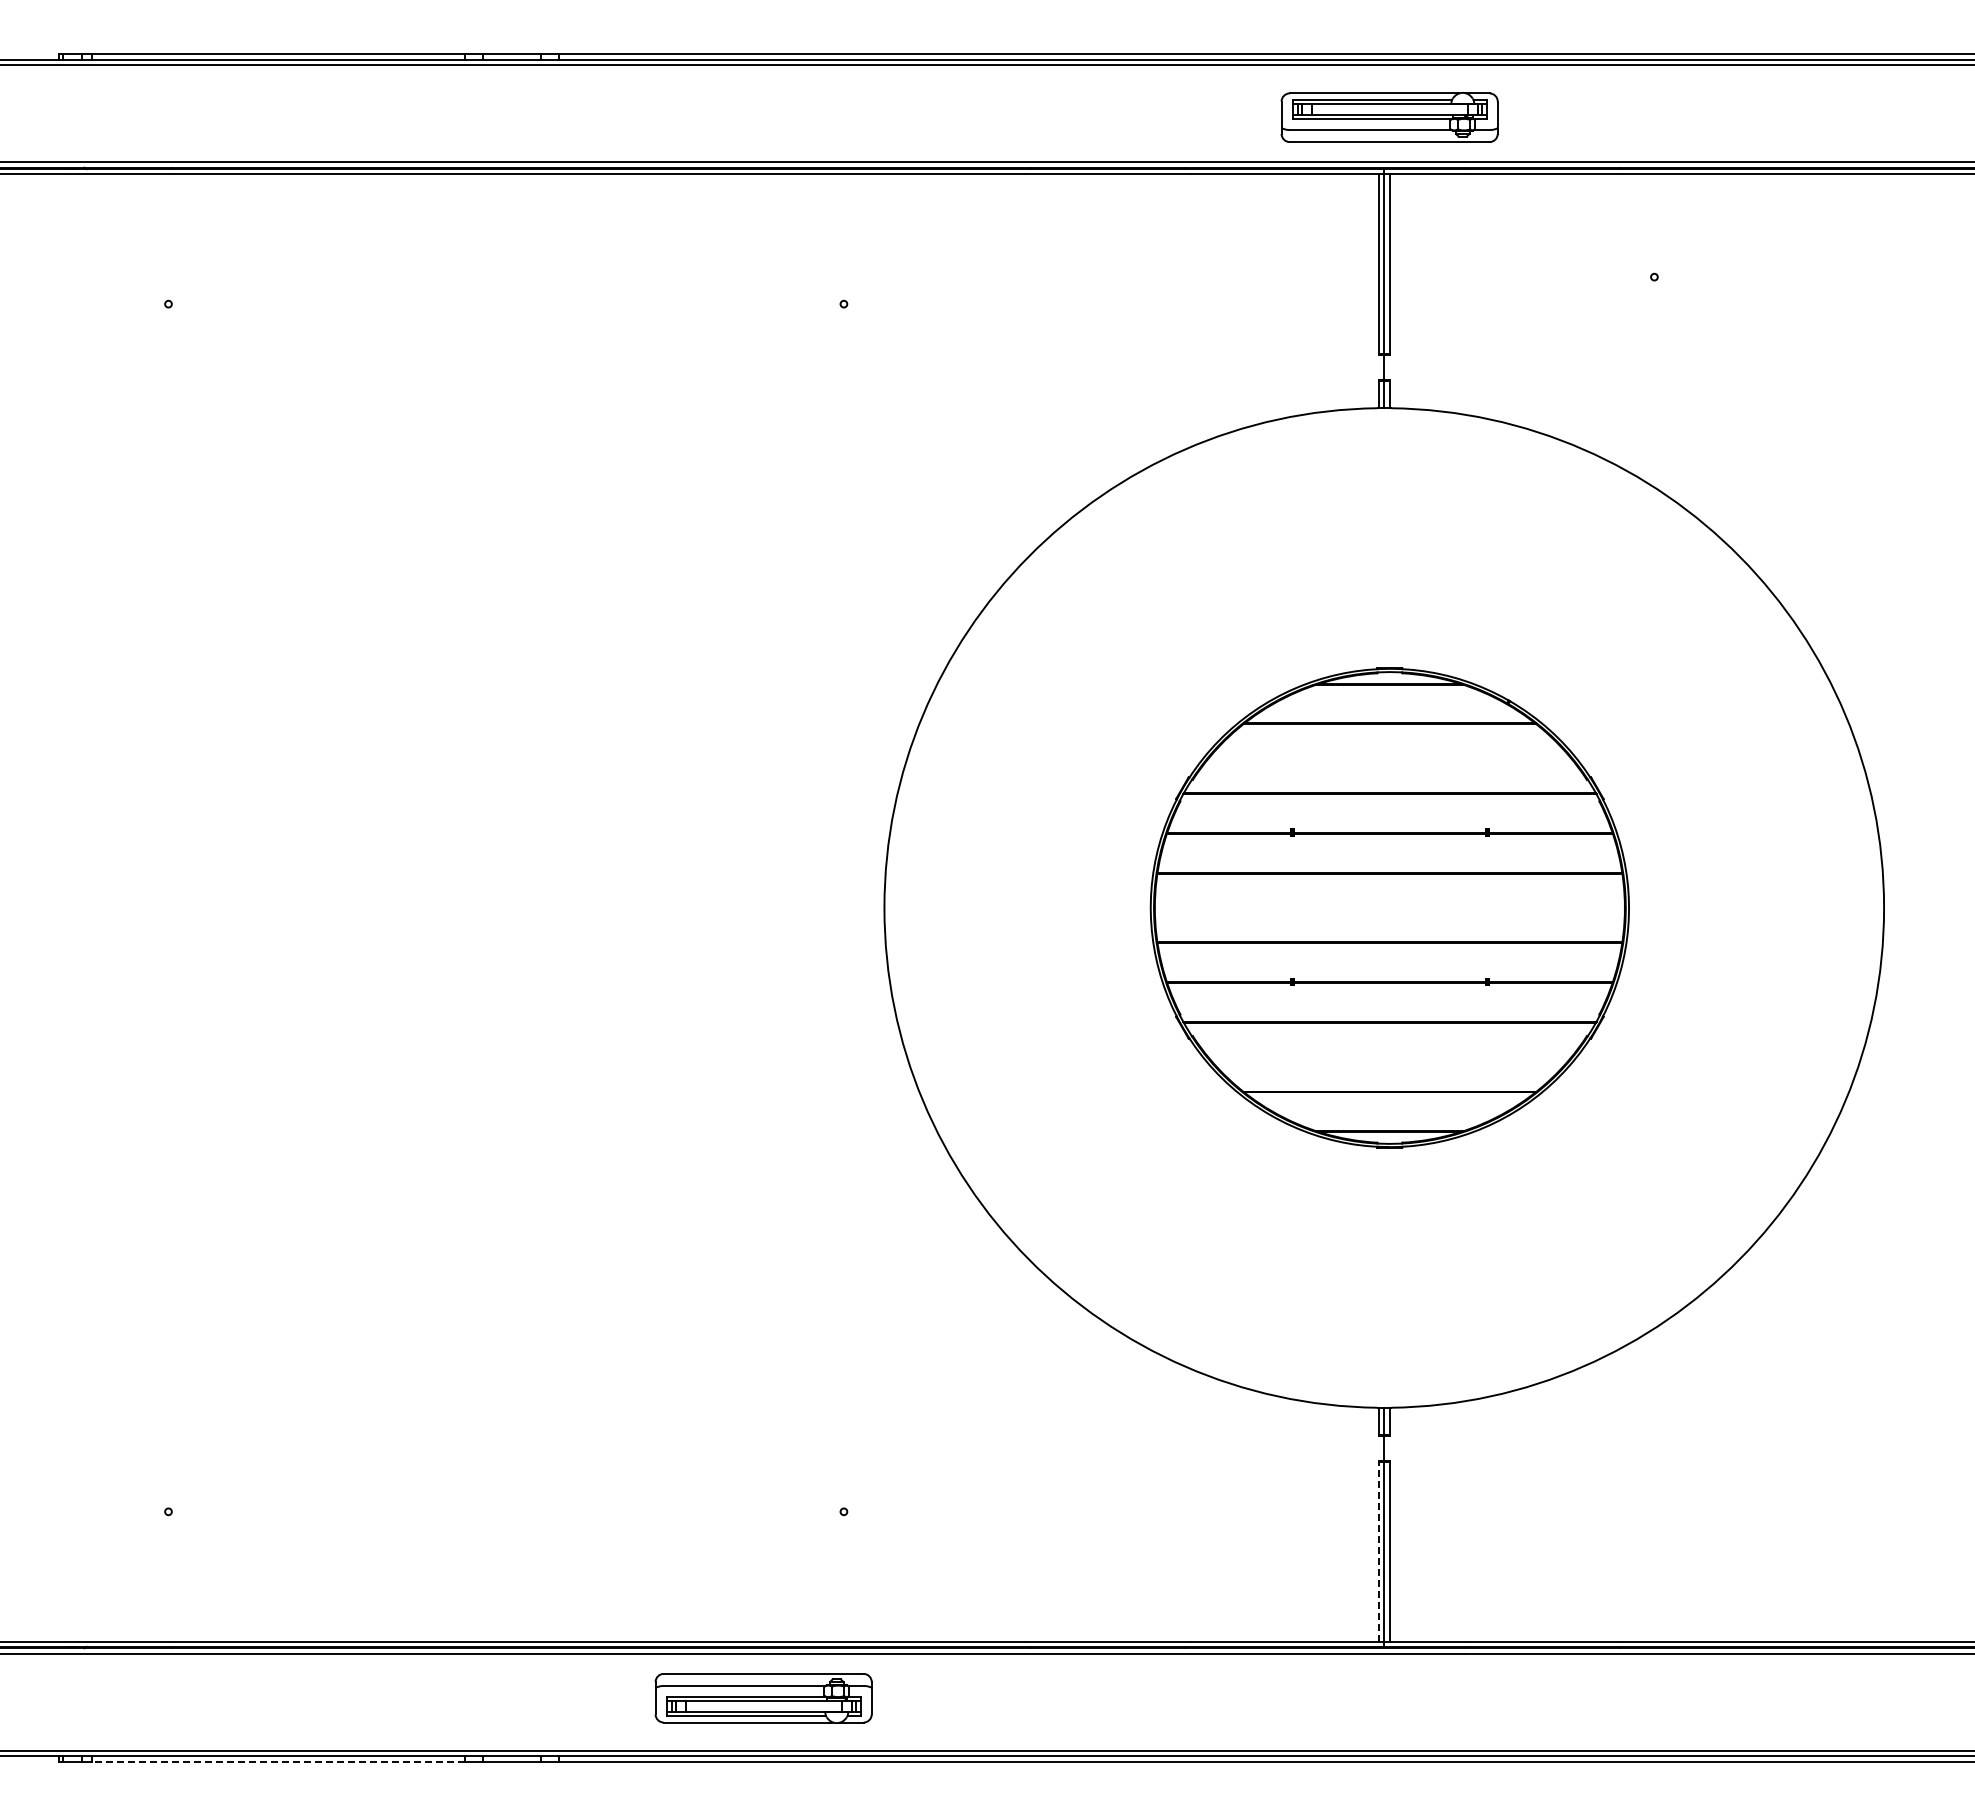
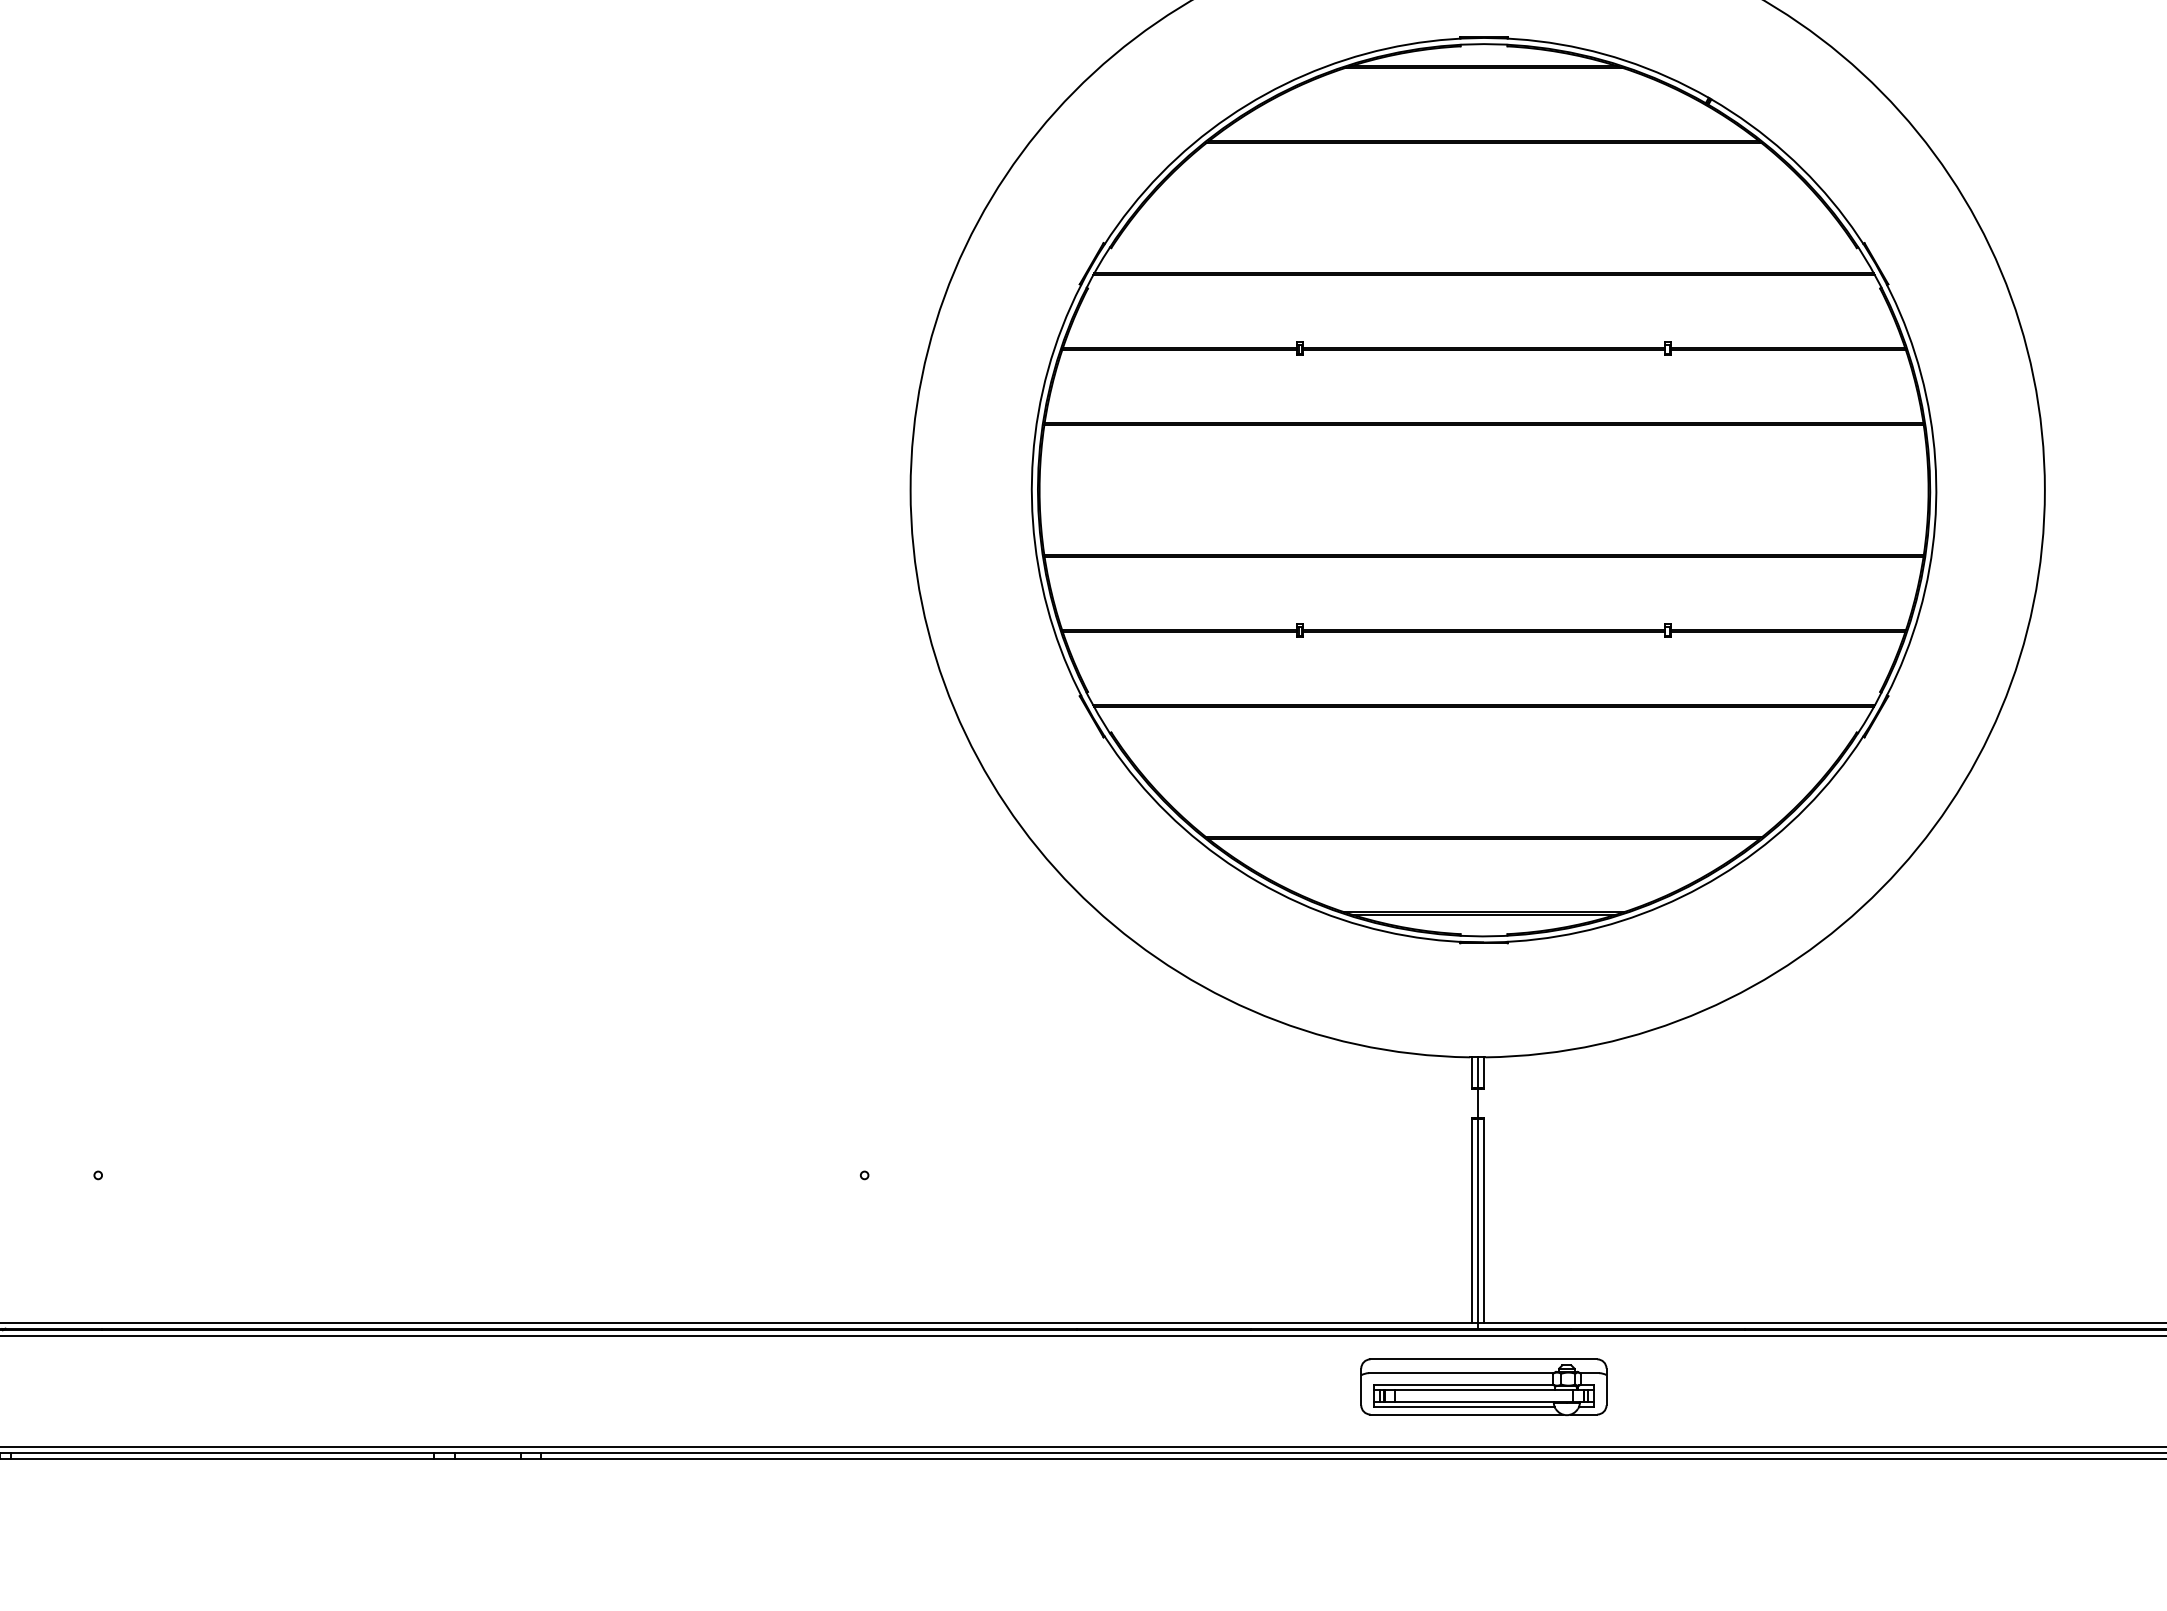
part: (1389, 907) -> (1483, 489), size x1.67
line: (1378, 1551) -> (1471, 1220), dashed -> solid
part: (763, 1698) -> (1483, 1387), moved
line: (277, 1761) -> (221, 1458), dashed -> solid

